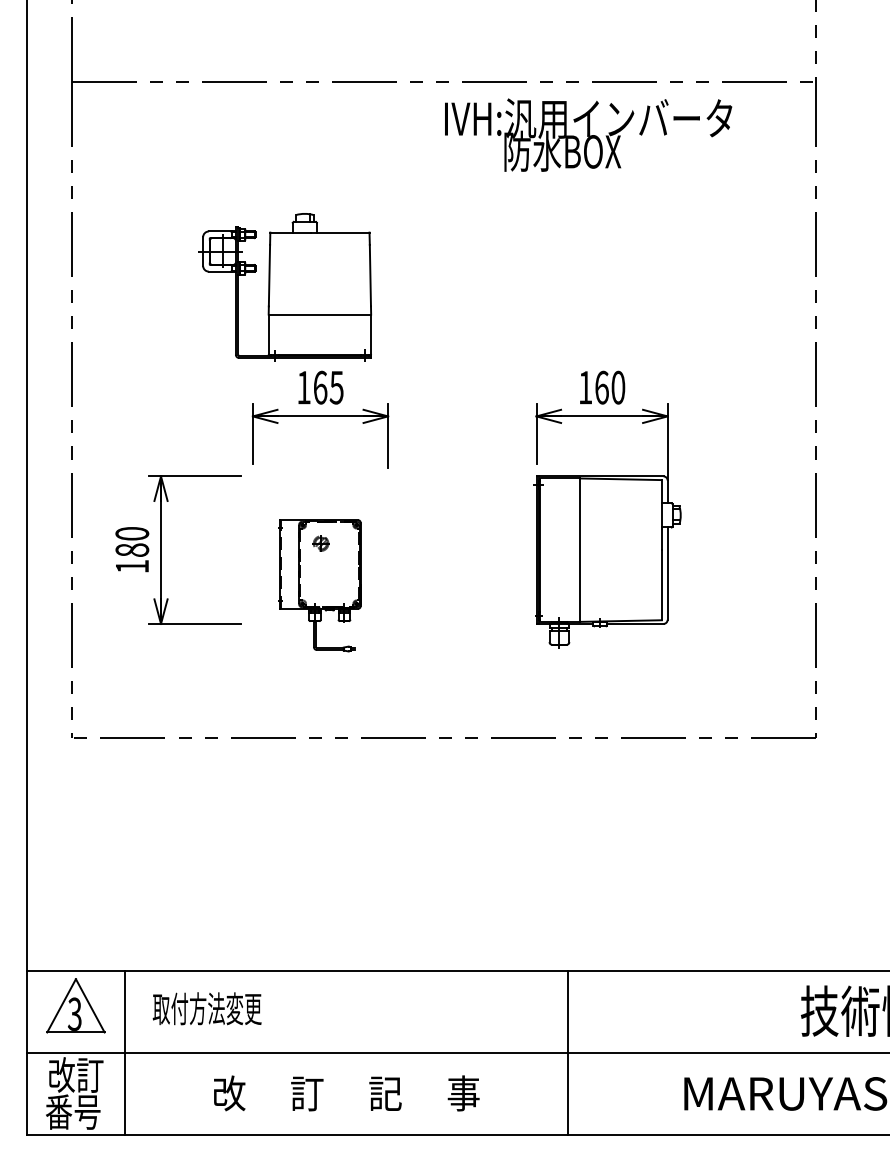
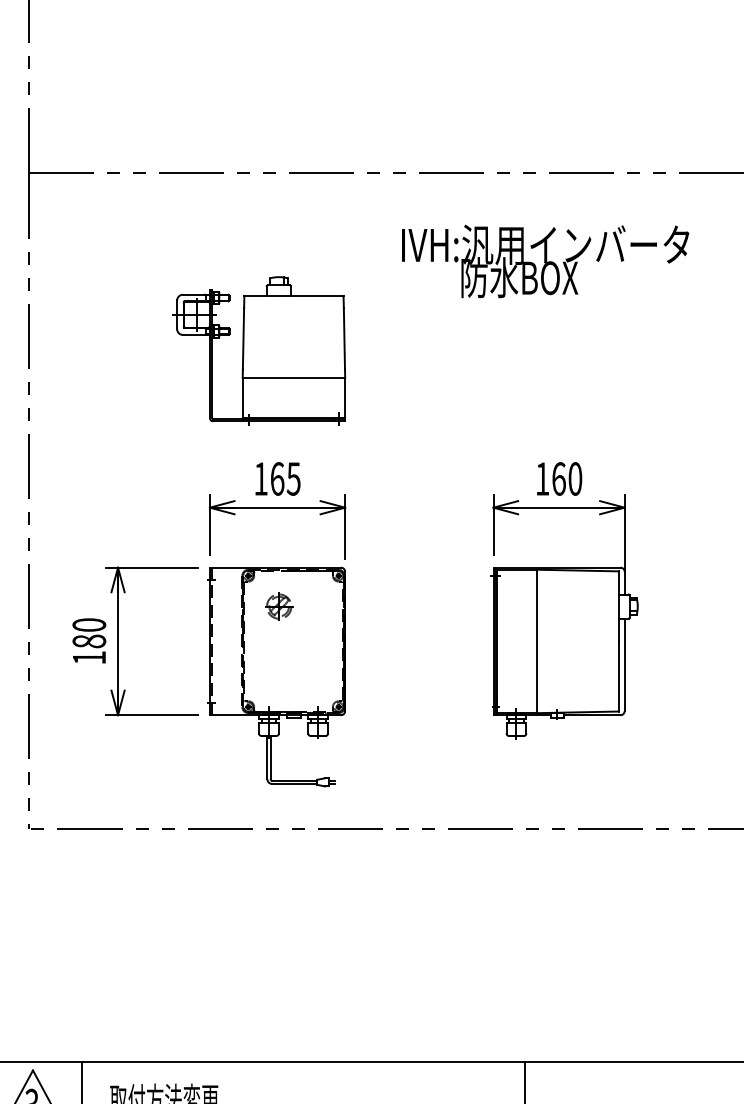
text: (588, 134) -> (545, 260), moved
part: (284, 287) -> (258, 350), moved
part: (319, 585) -> (276, 676), size x1.67

